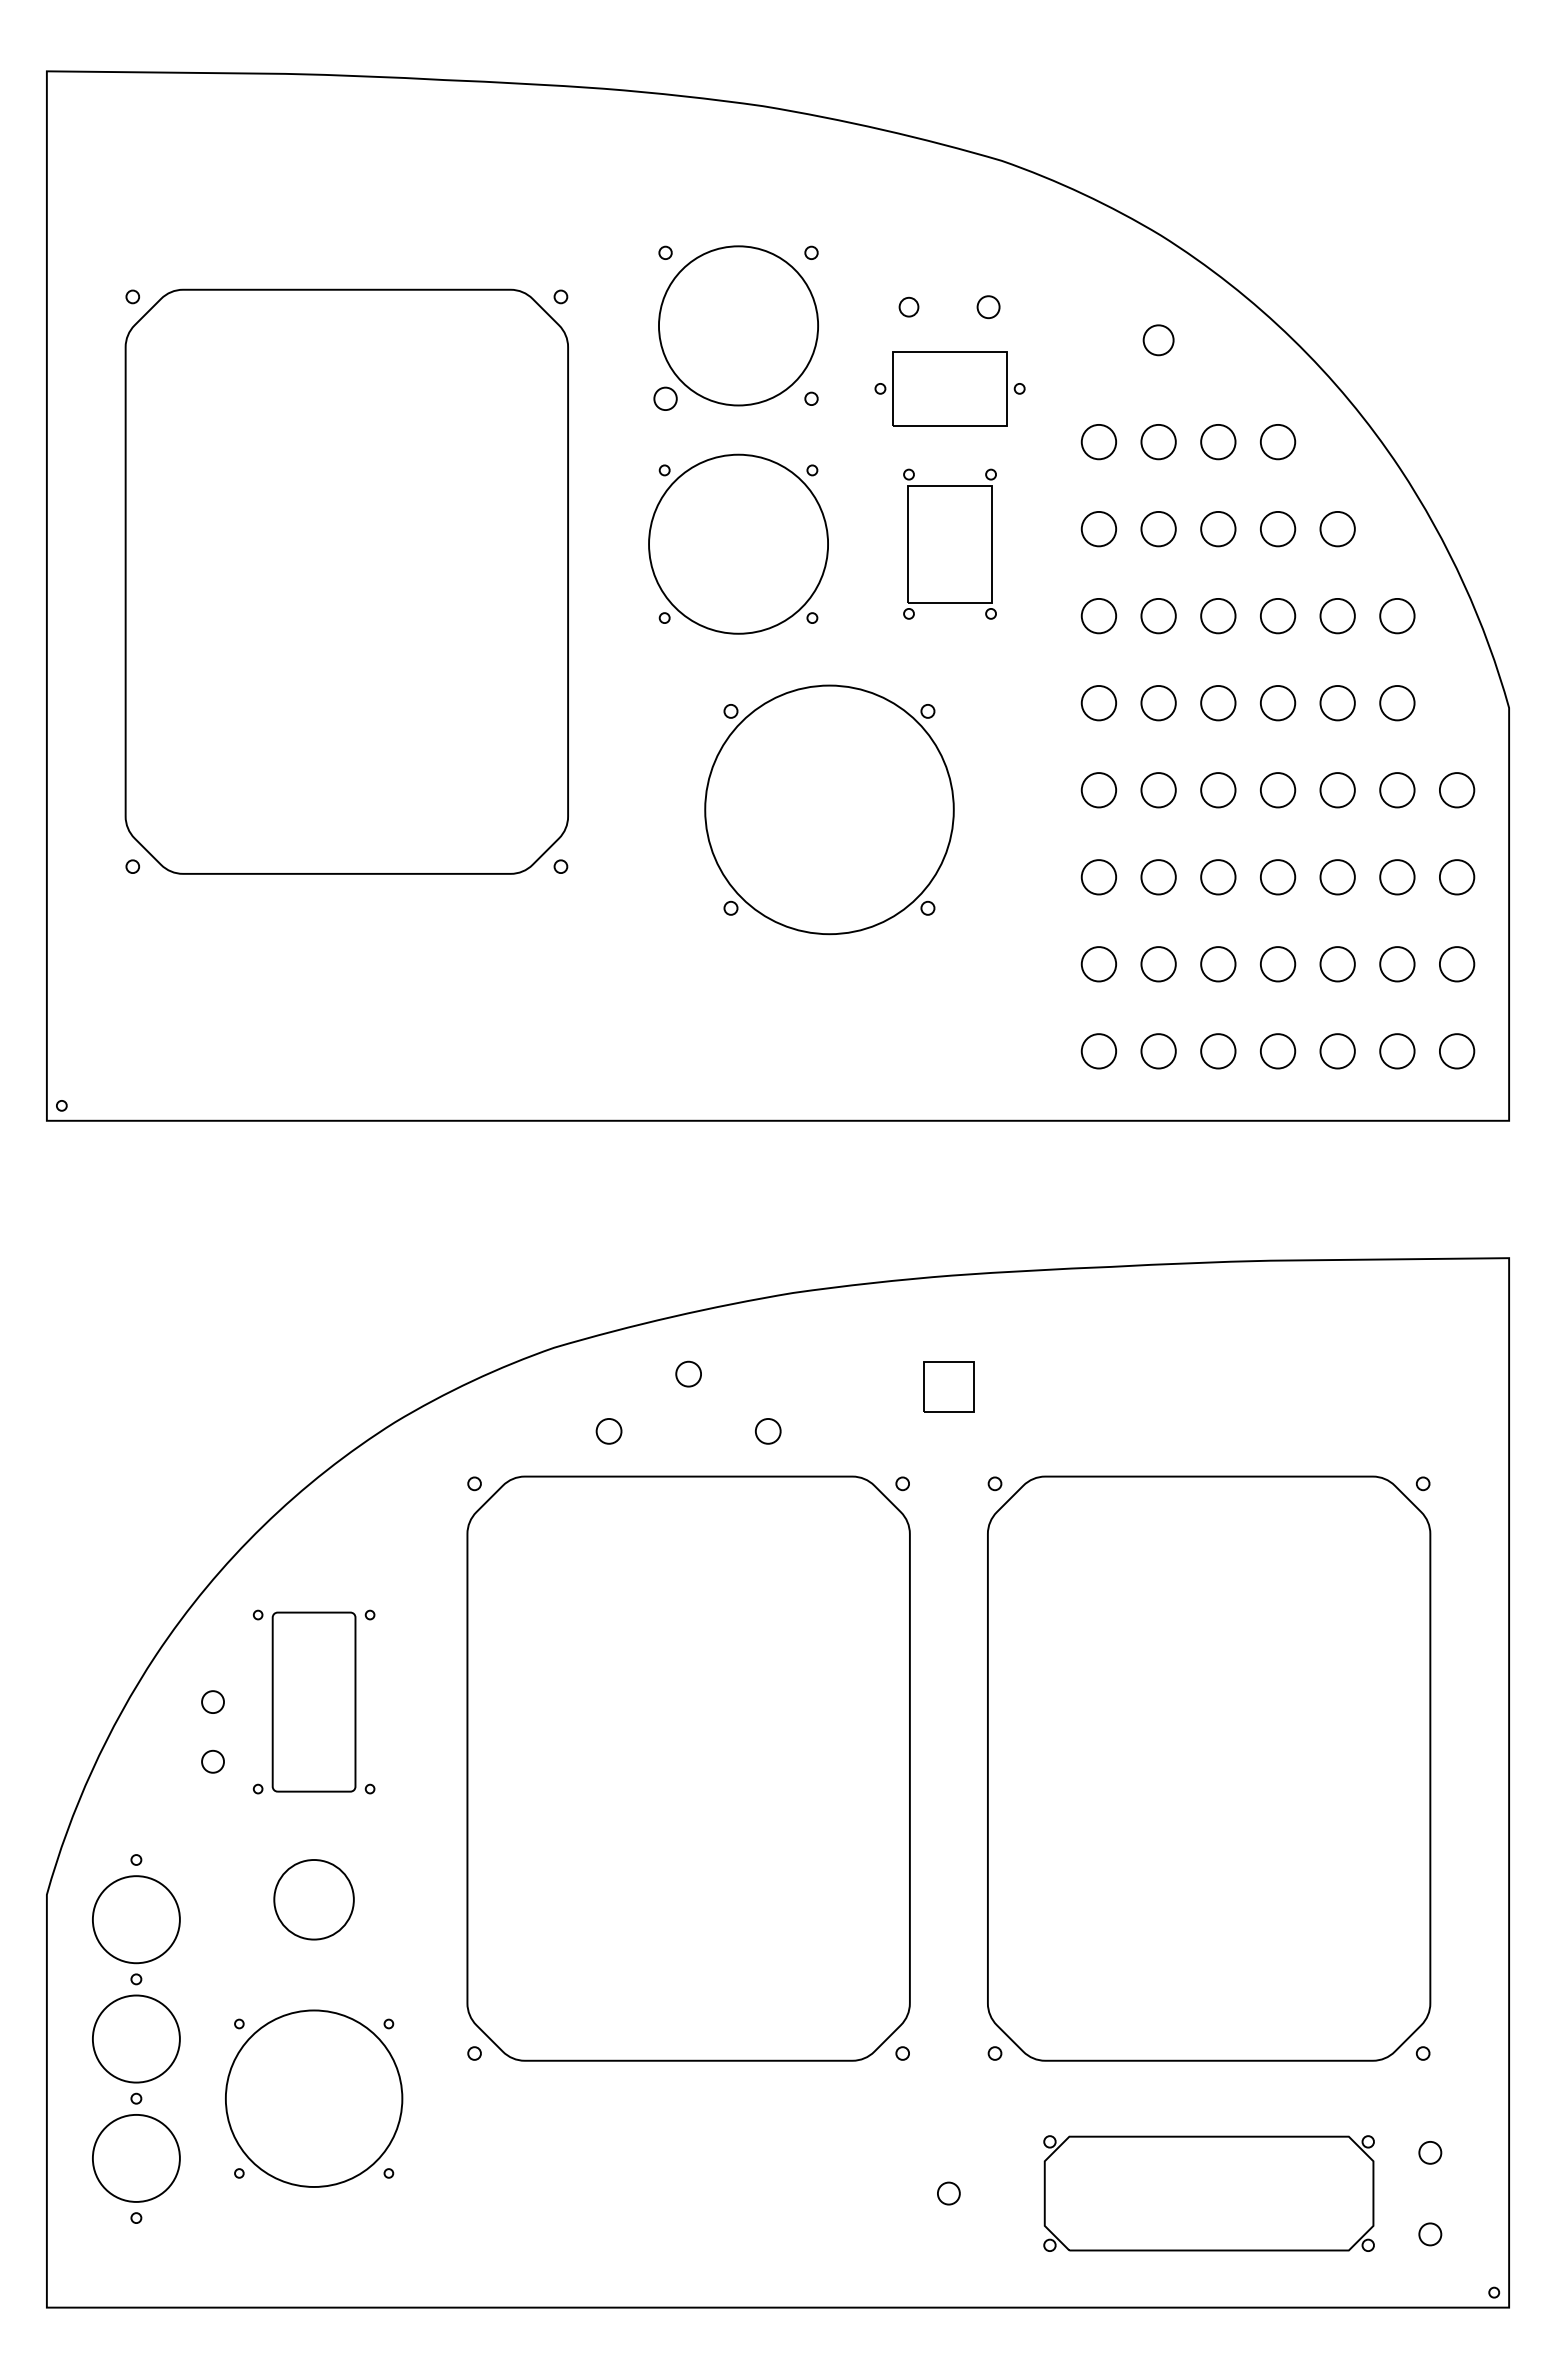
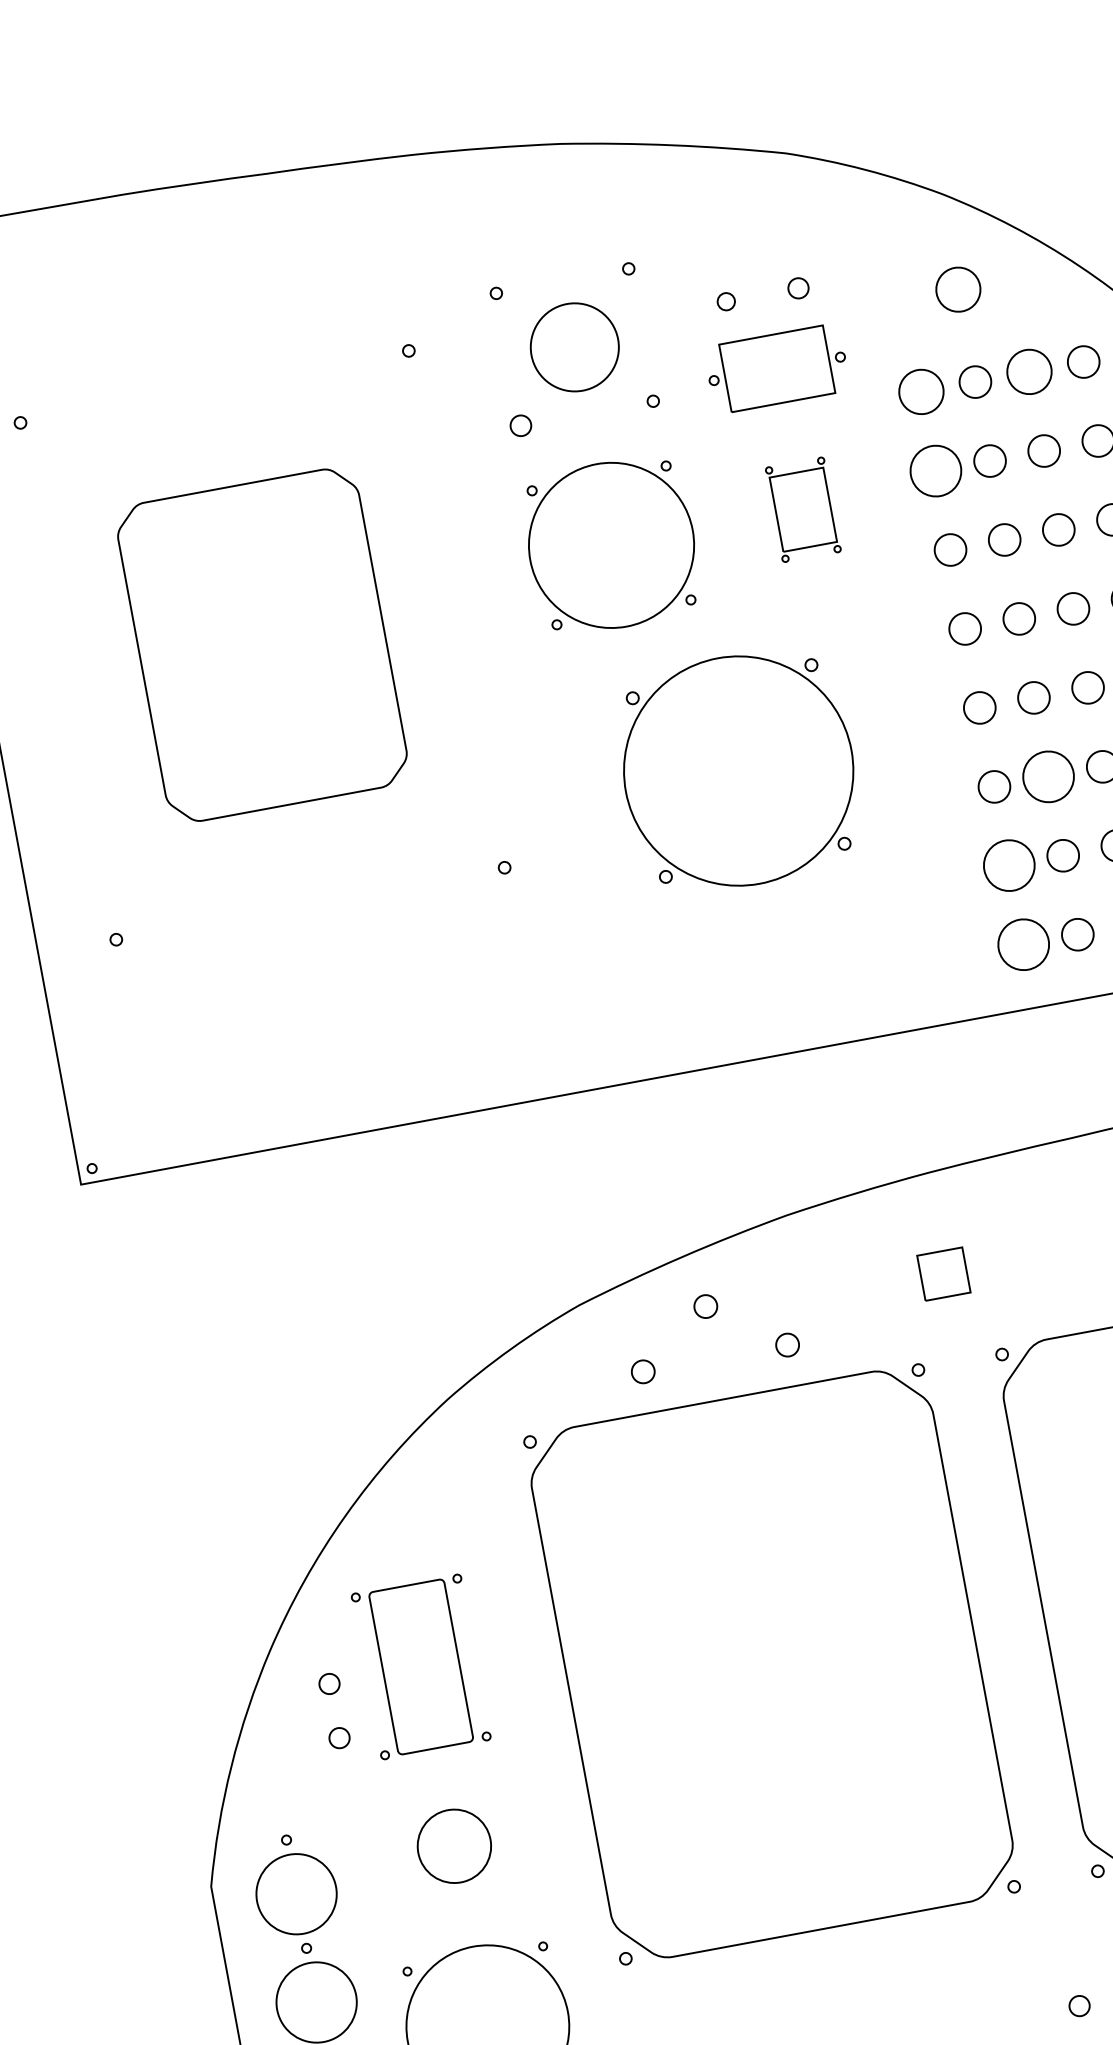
circle: (738, 325) -> (574, 346), size x0.6
circle: (1158, 340) -> (958, 289), size x1.6
circle: (1098, 442) -> (920, 392), size x1.4
circle: (1218, 442) -> (1029, 372), size x1.4
circle: (1098, 528) -> (935, 470), size x1.6
part: (949, 543) -> (802, 509), size x0.7
part: (346, 581) -> (262, 645), size x0.6
circle: (1158, 877) -> (1048, 777), size x1.6
circle: (1098, 964) -> (1008, 866), size x1.6
circle: (1098, 1051) -> (1023, 944), size x1.6

